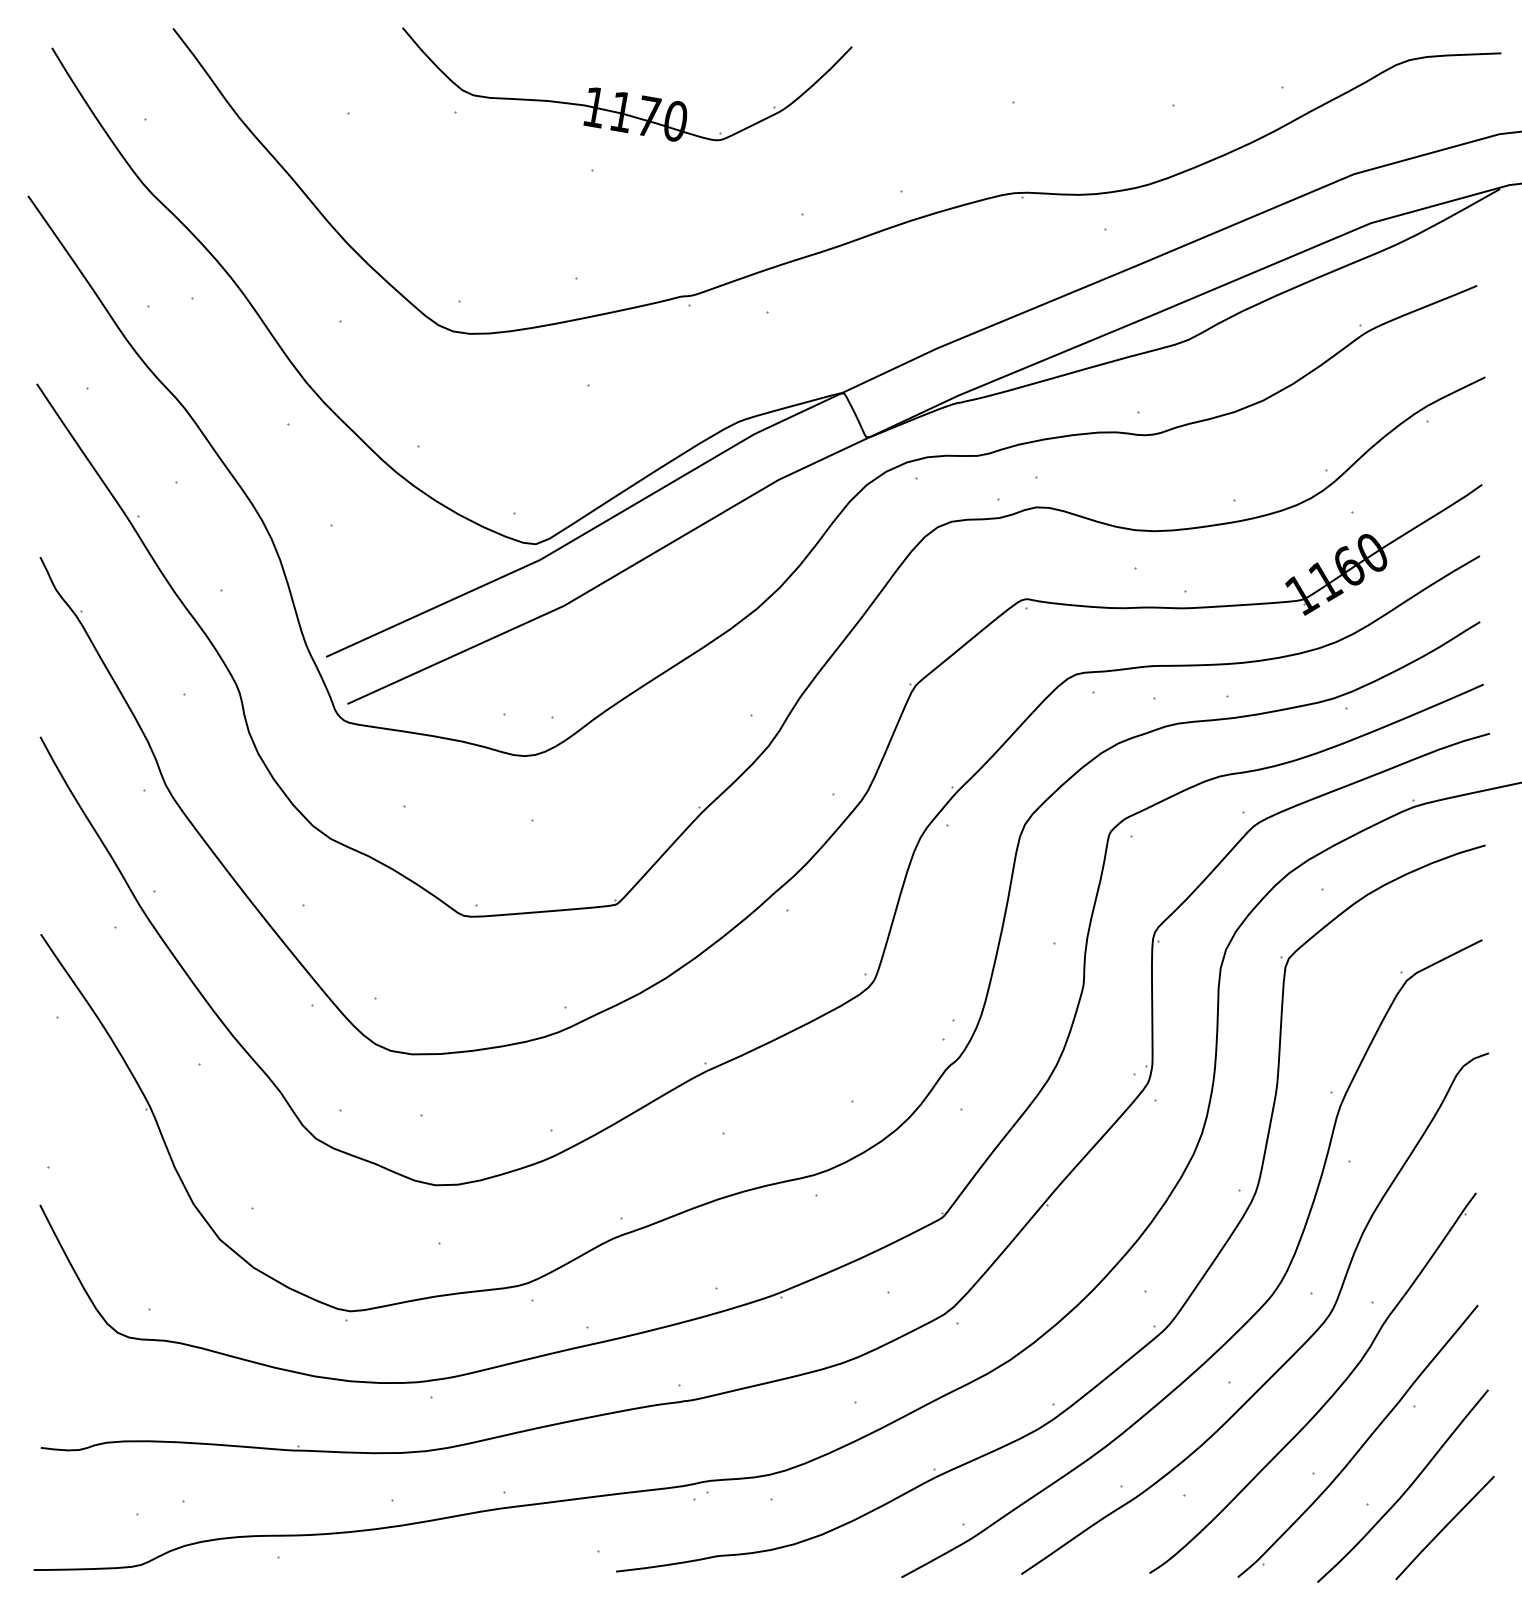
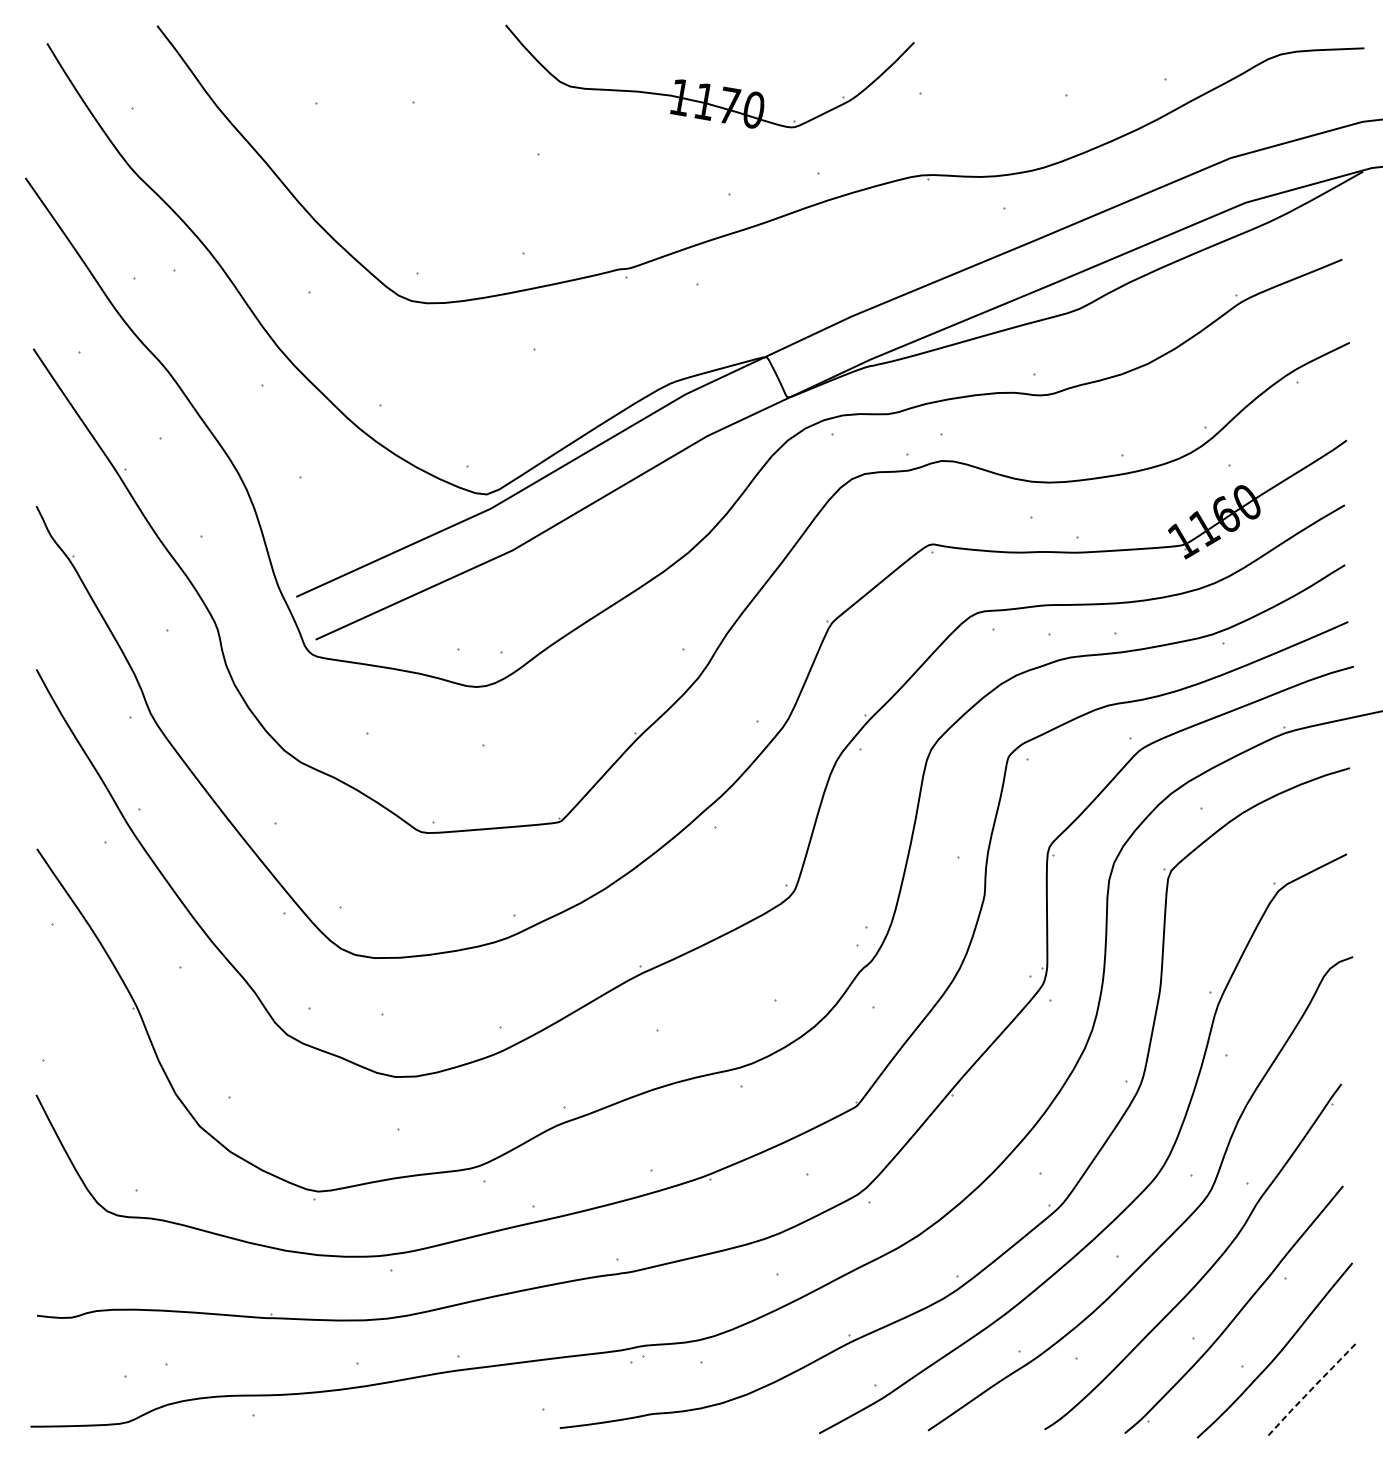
part: (627, 92) -> (710, 83), moved
line: (1444, 1527) -> (1312, 1388), solid -> dashed

